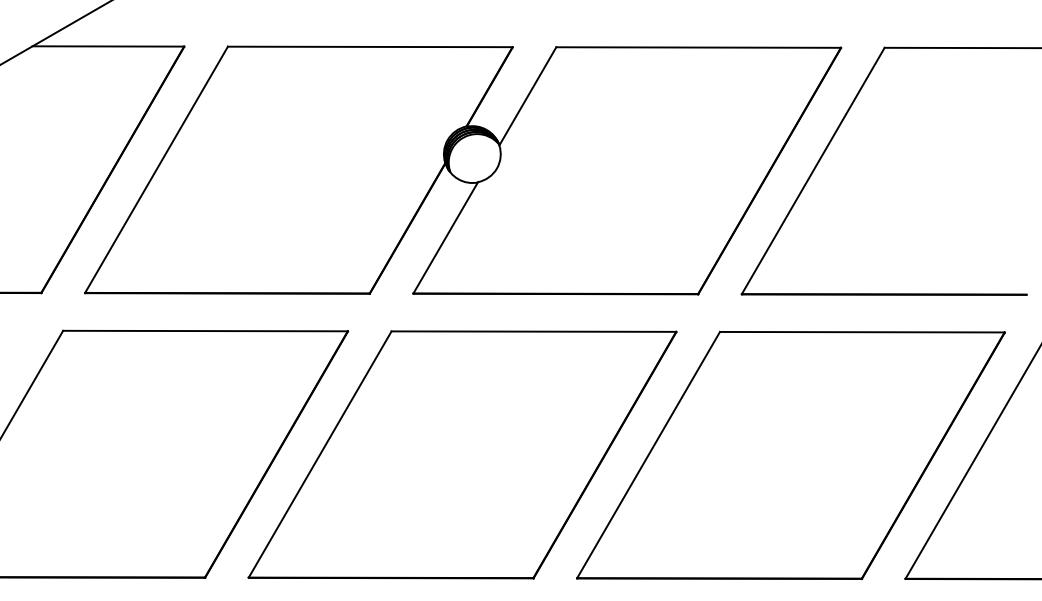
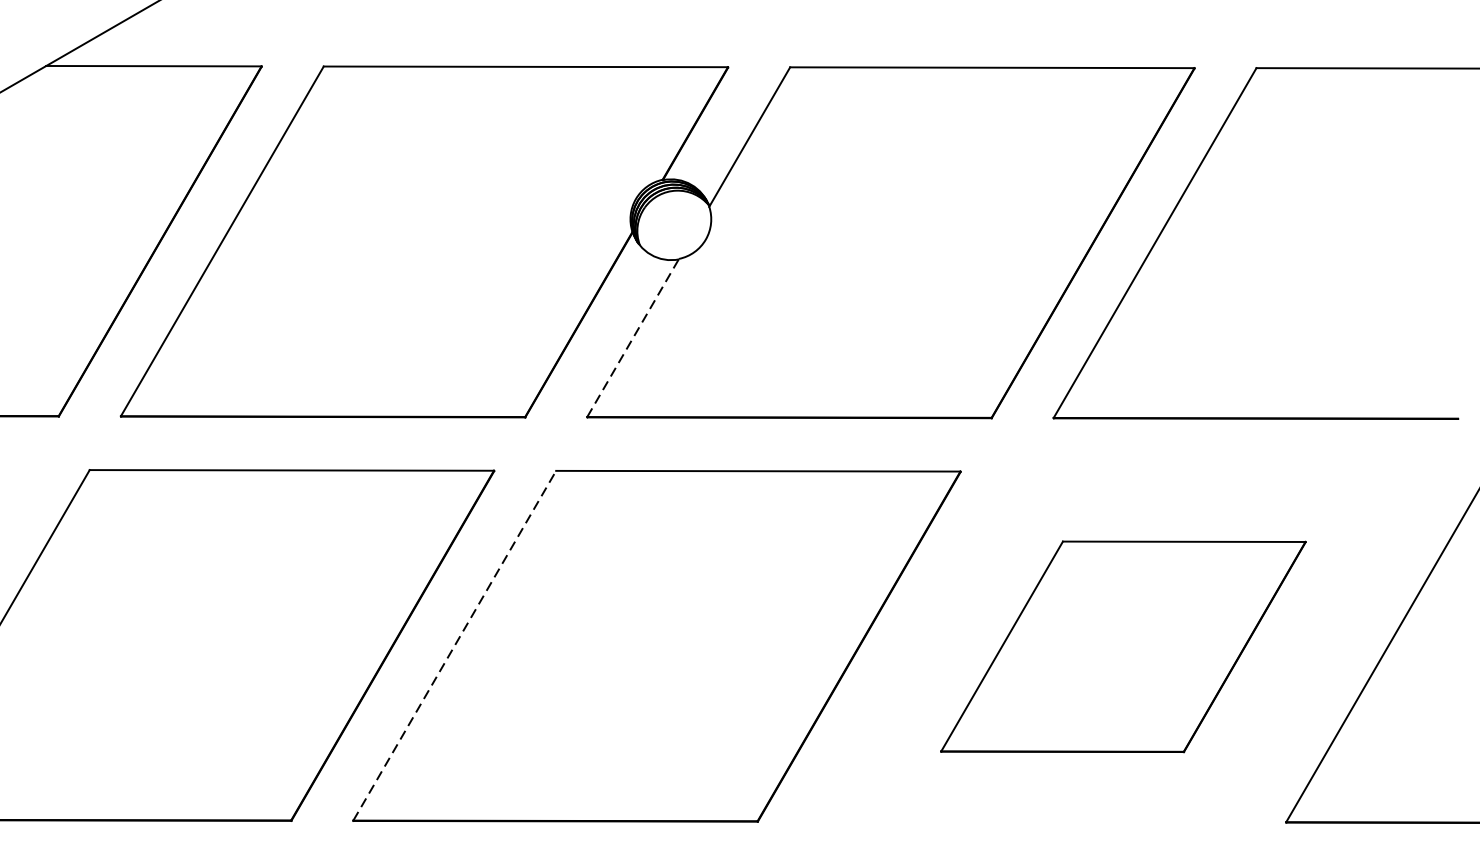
line: (446, 237) -> (634, 337), solid -> dashed
line: (320, 454) -> (455, 645), solid -> dashed
part: (790, 454) -> (1122, 645), size x0.6

